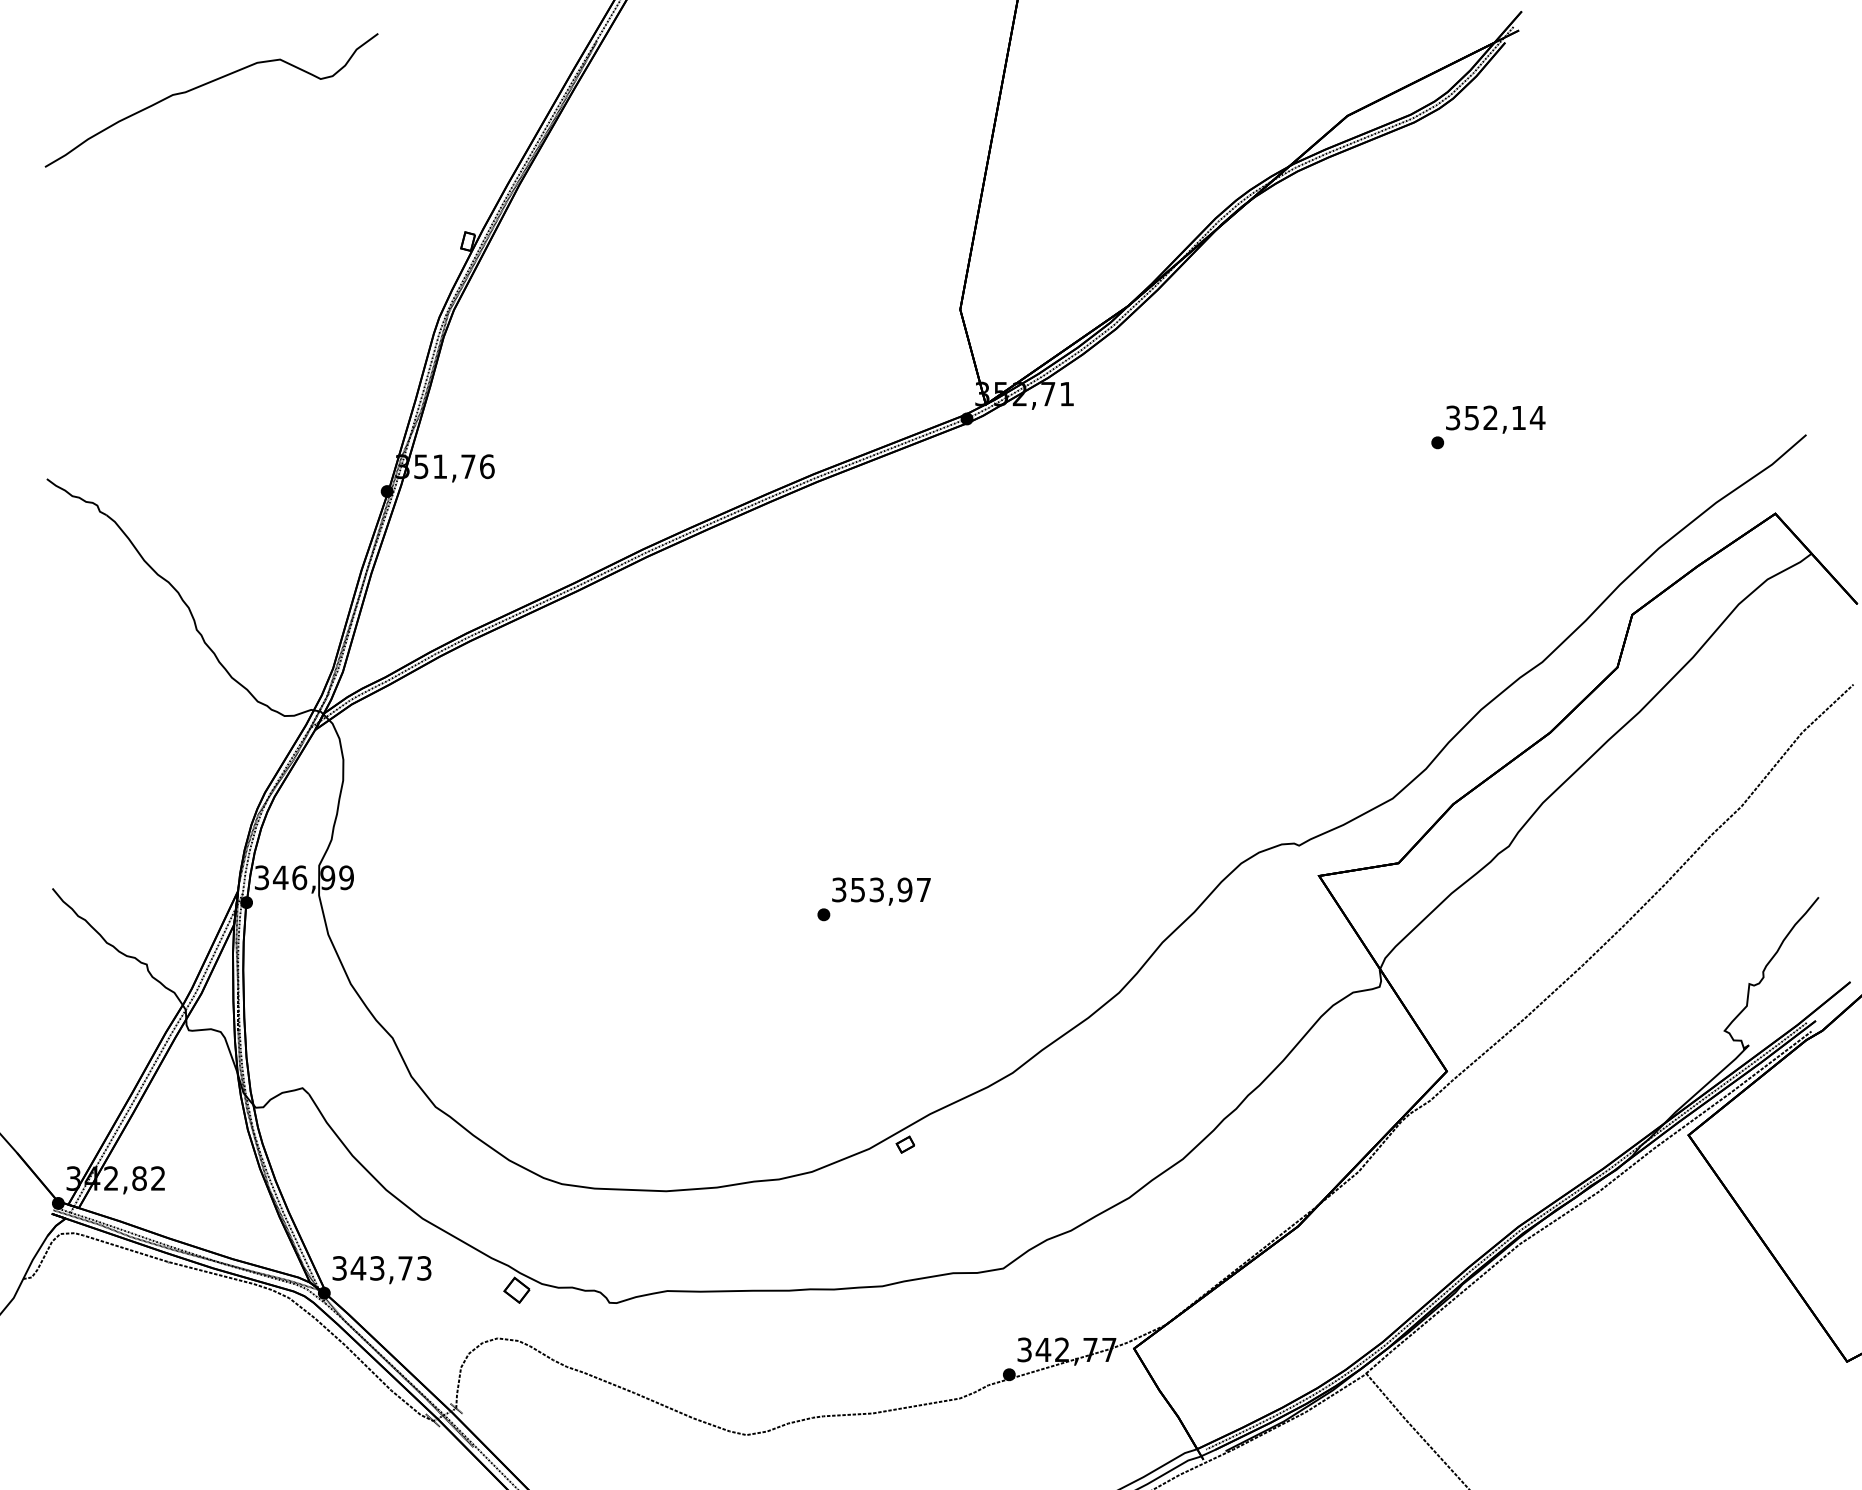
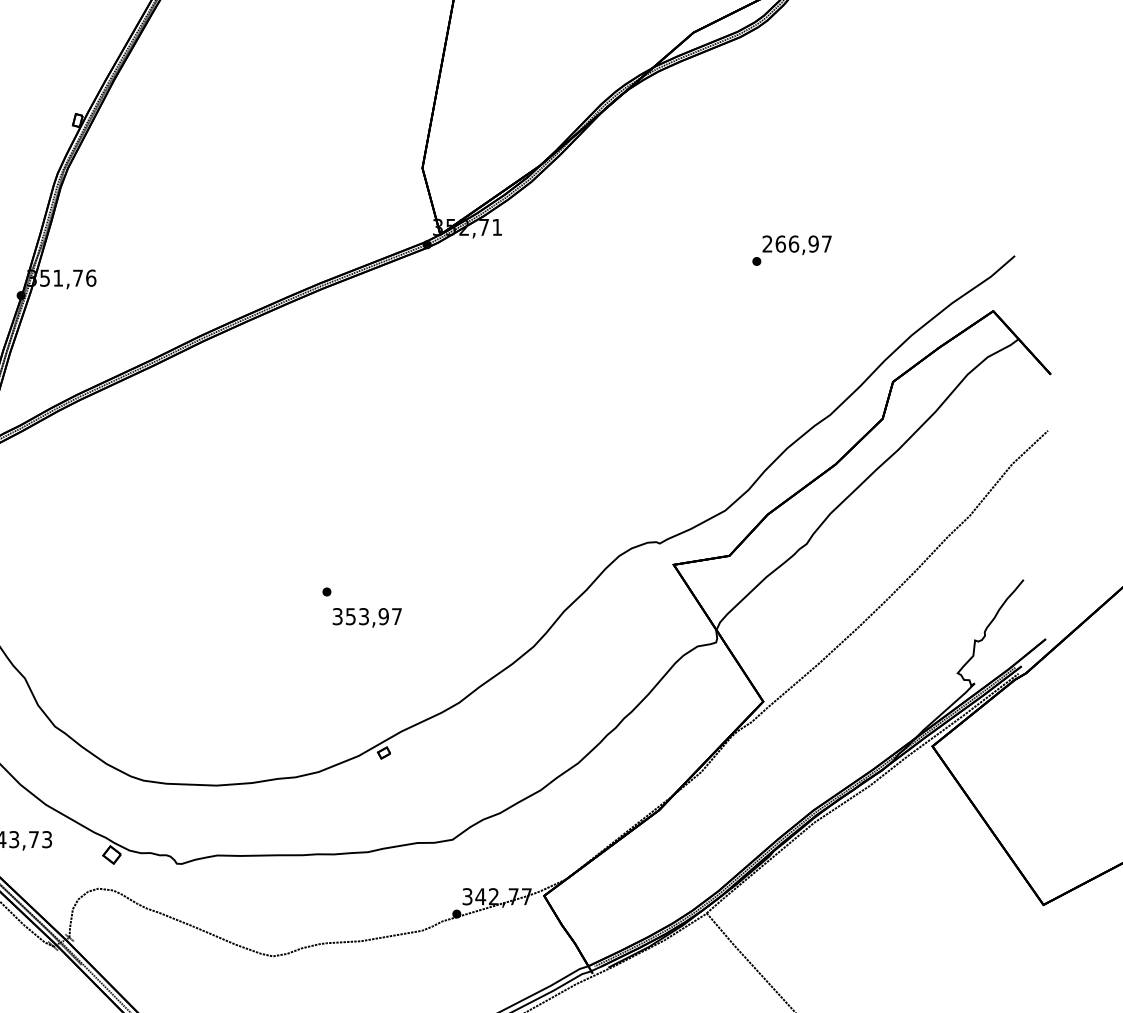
text: (1495, 417) -> (797, 243), 352,14 -> 266,97
text: (881, 891) -> (367, 617), moved

